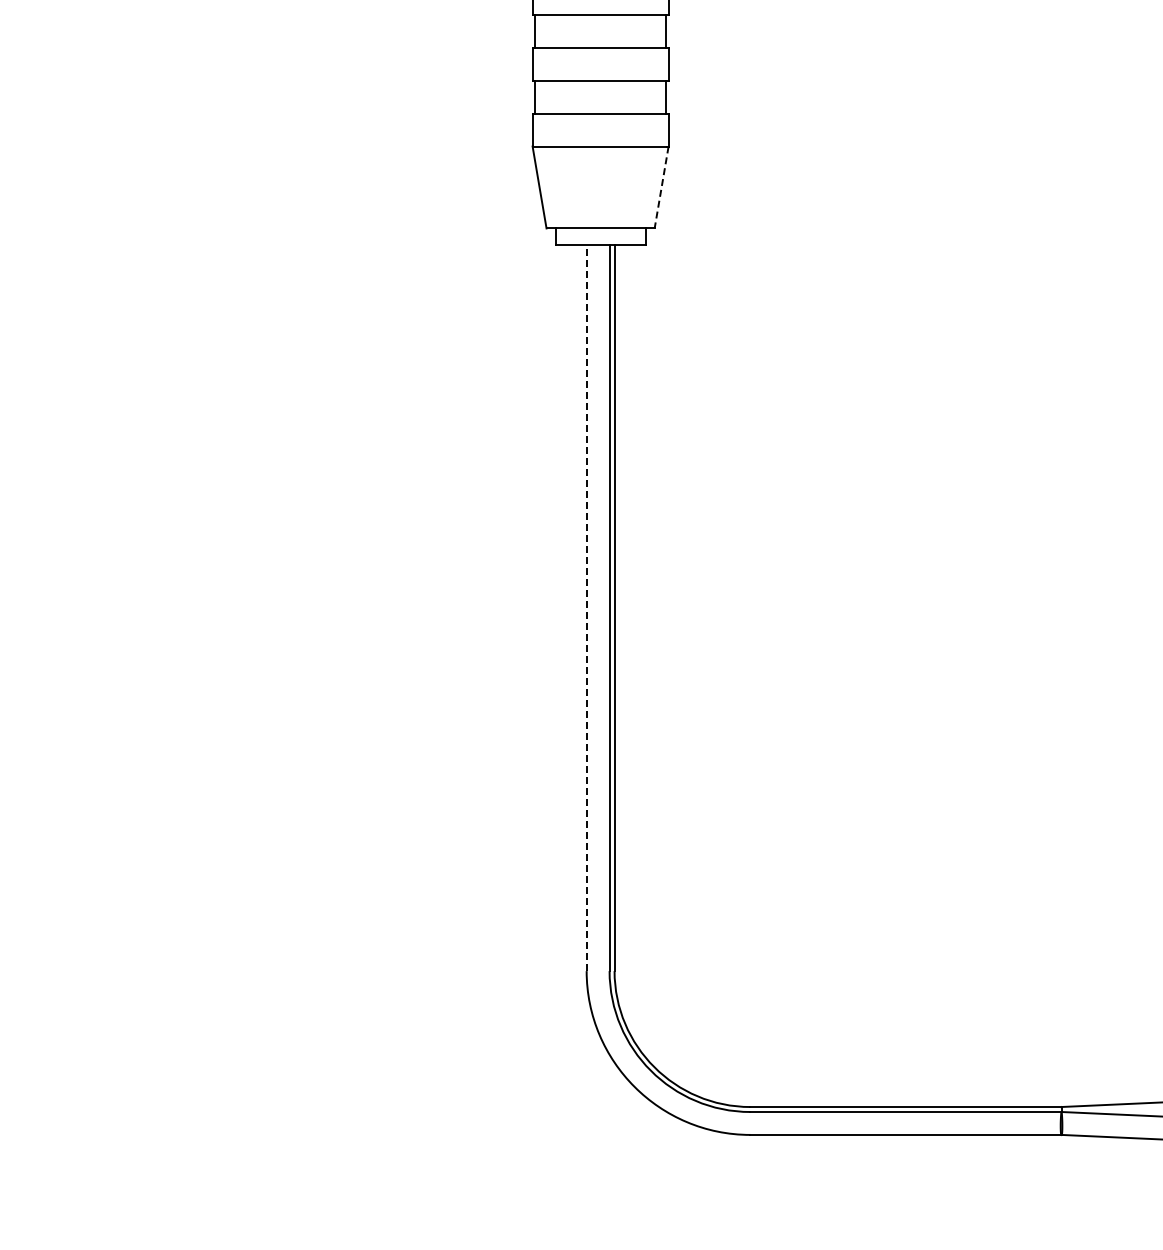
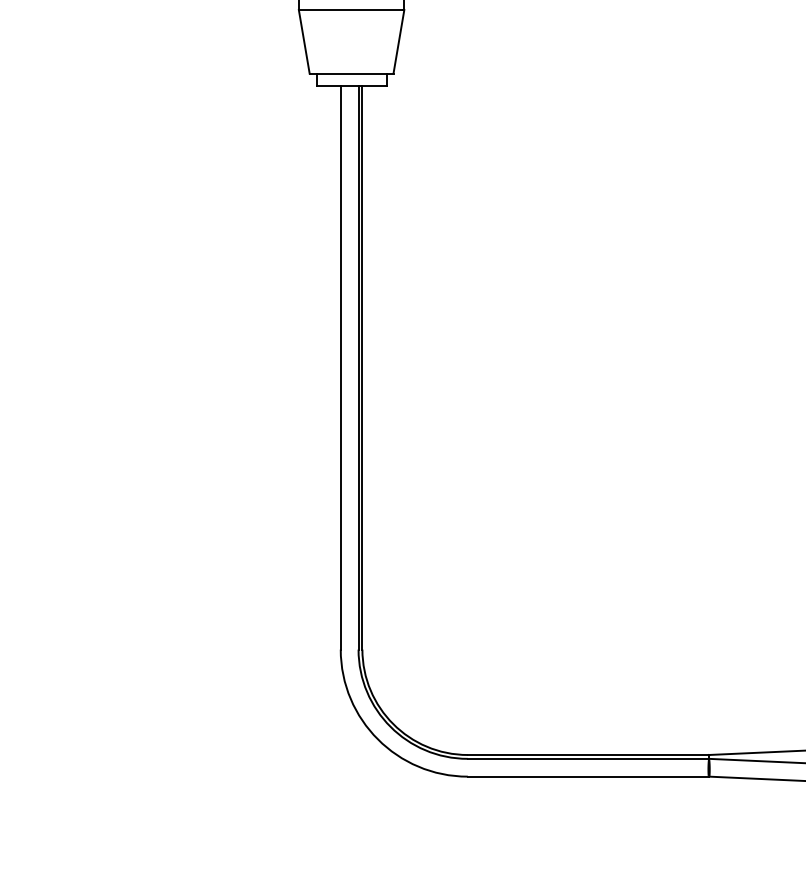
line: (661, 187) -> (398, 41), dashed -> solid
line: (586, 607) -> (340, 367), dashed -> solid

